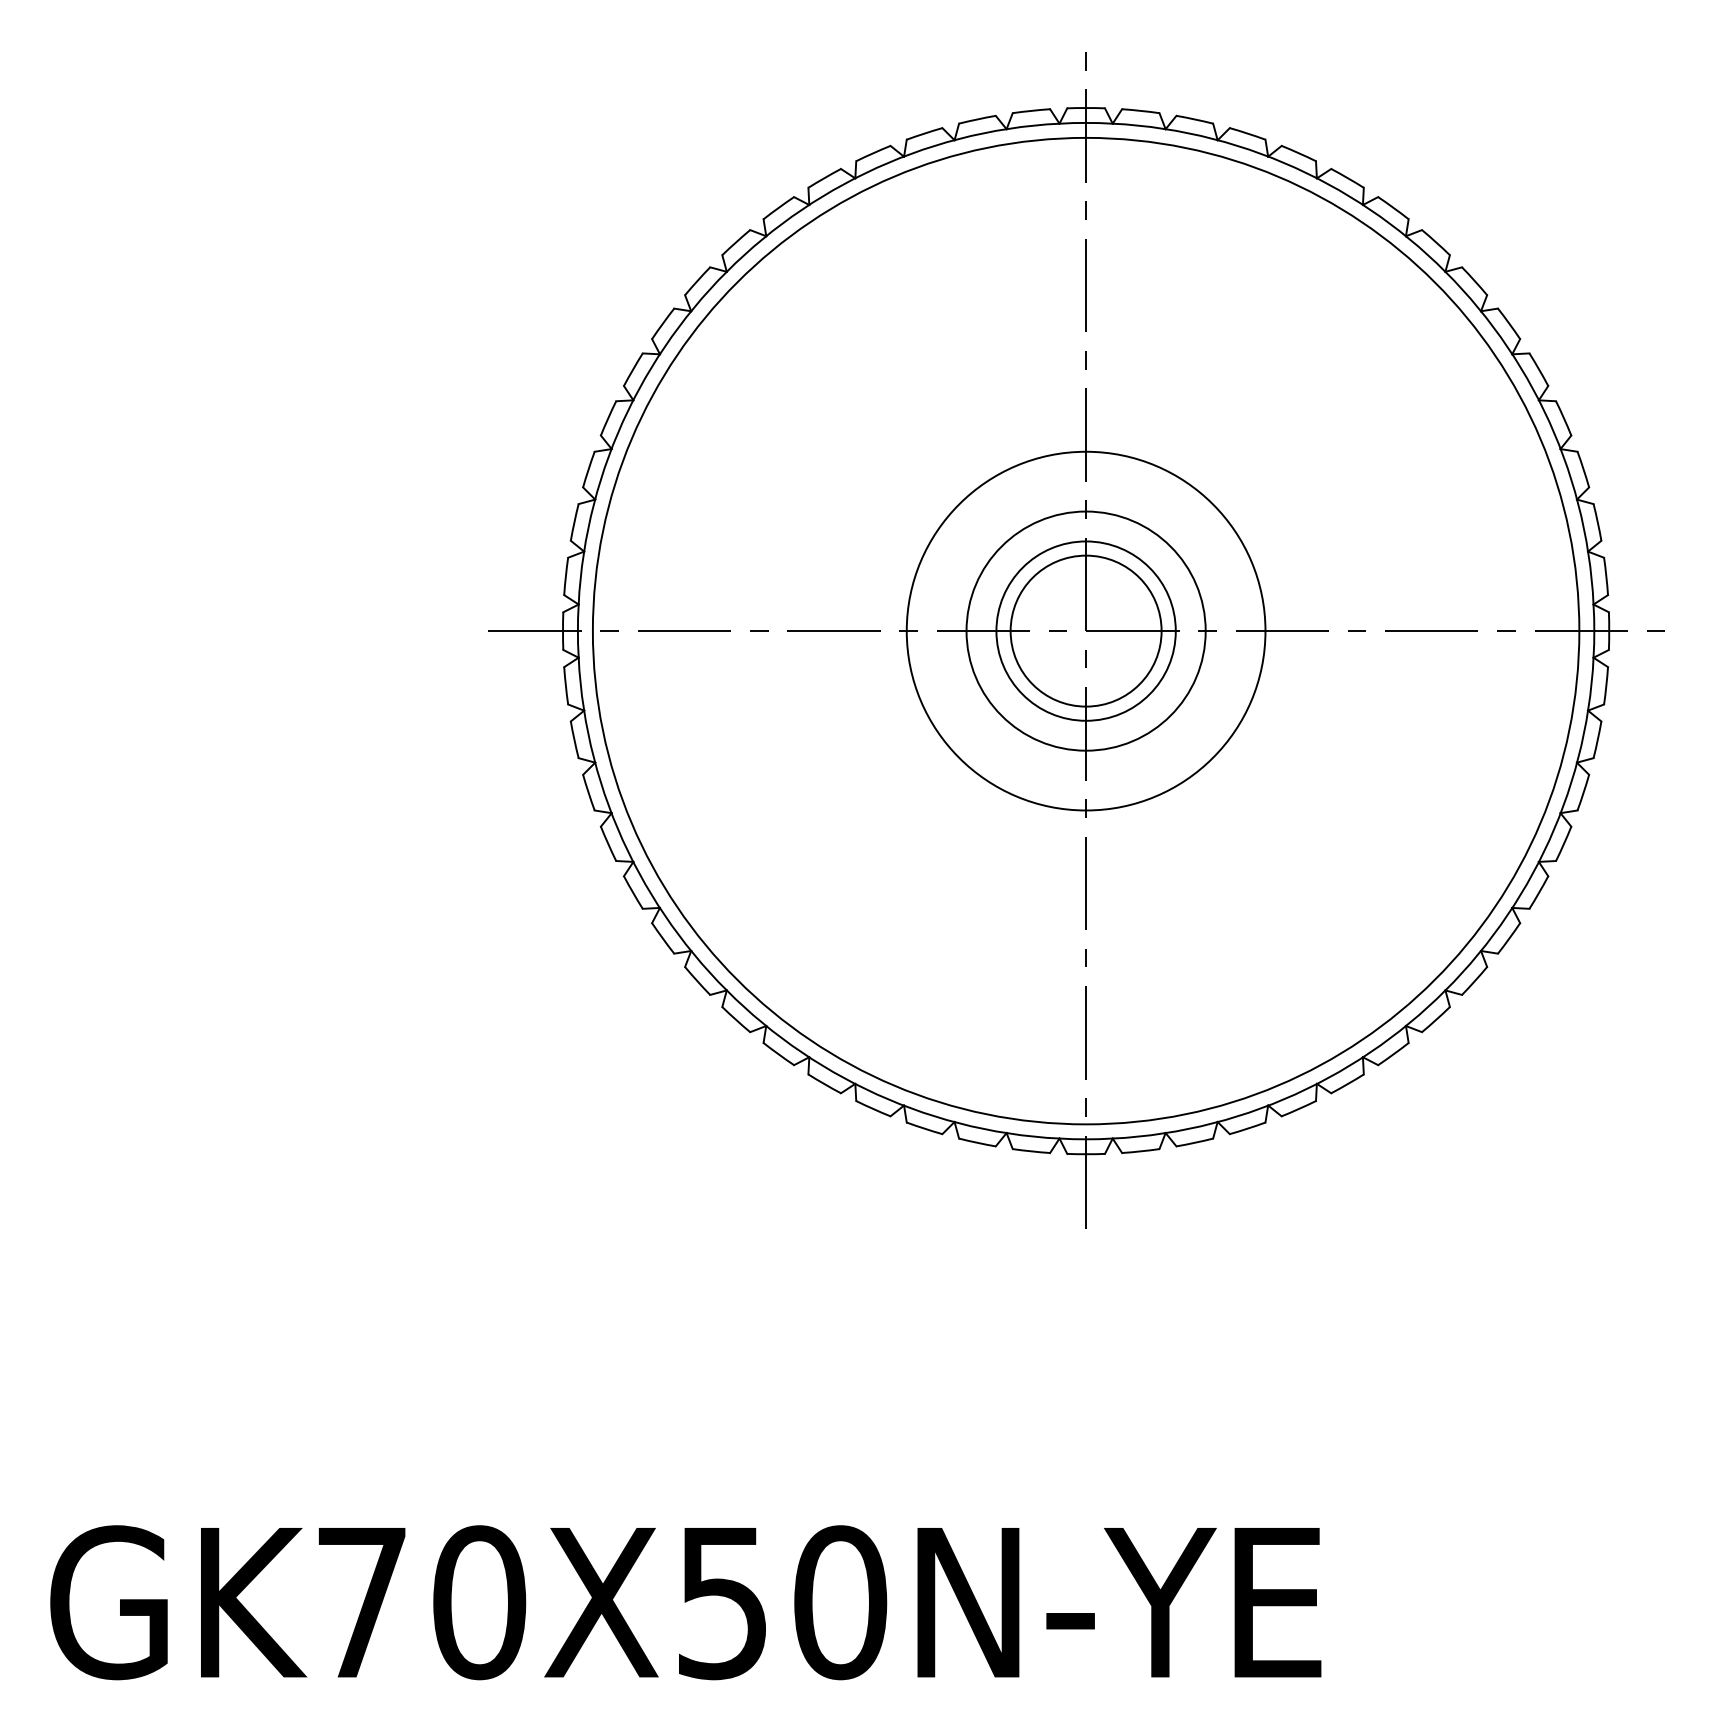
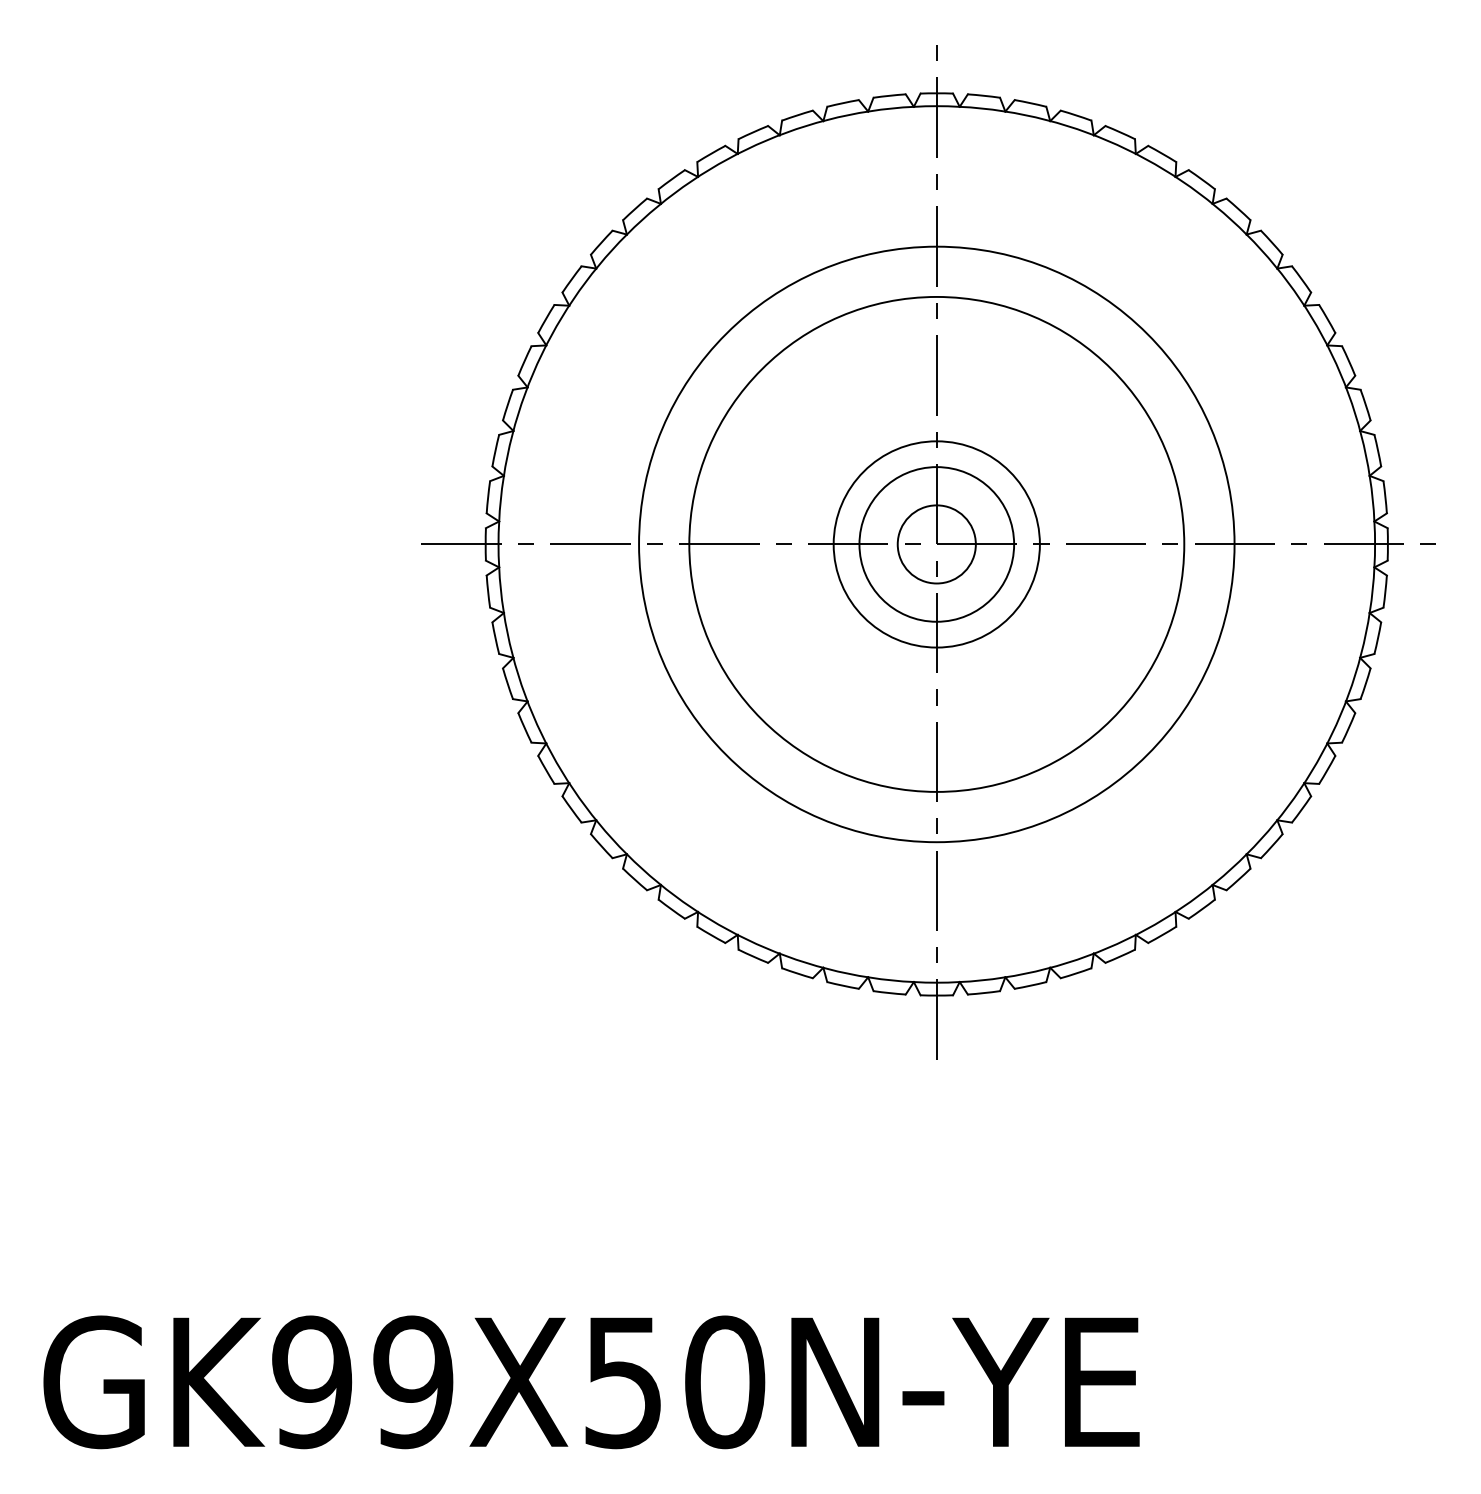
circle: (1085, 630) -> (936, 543), size x0.6
circle: (1085, 630) -> (936, 543), size x0.7
circle: (1085, 630) -> (936, 543), size x1.6
text: (420, 1602) -> (362, 1382), GK70X50N-YE -> GK99X50N-YE

